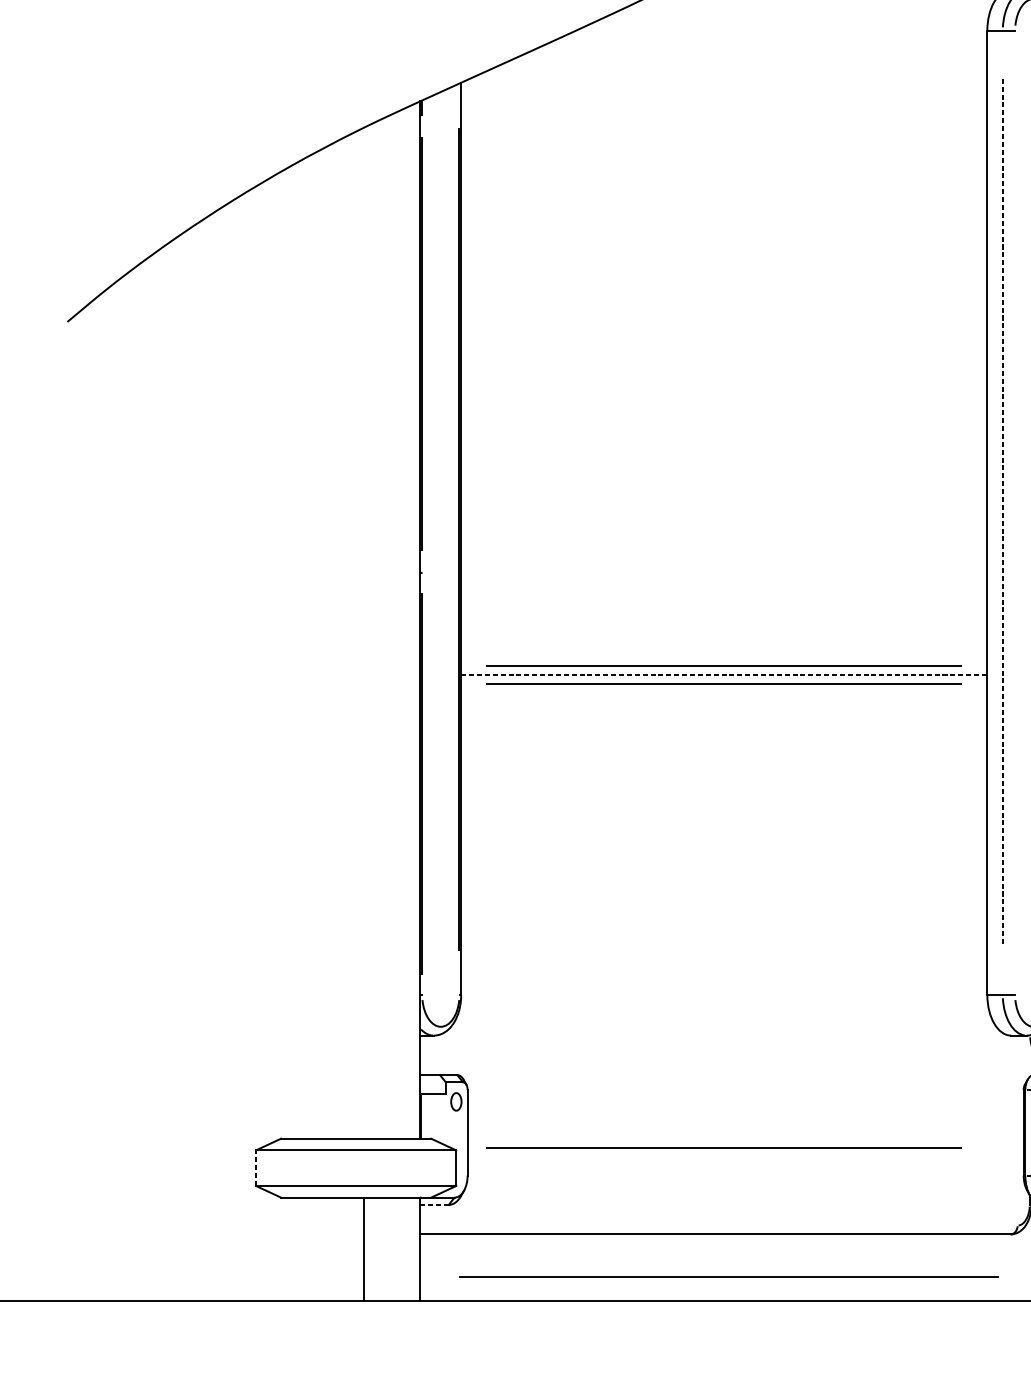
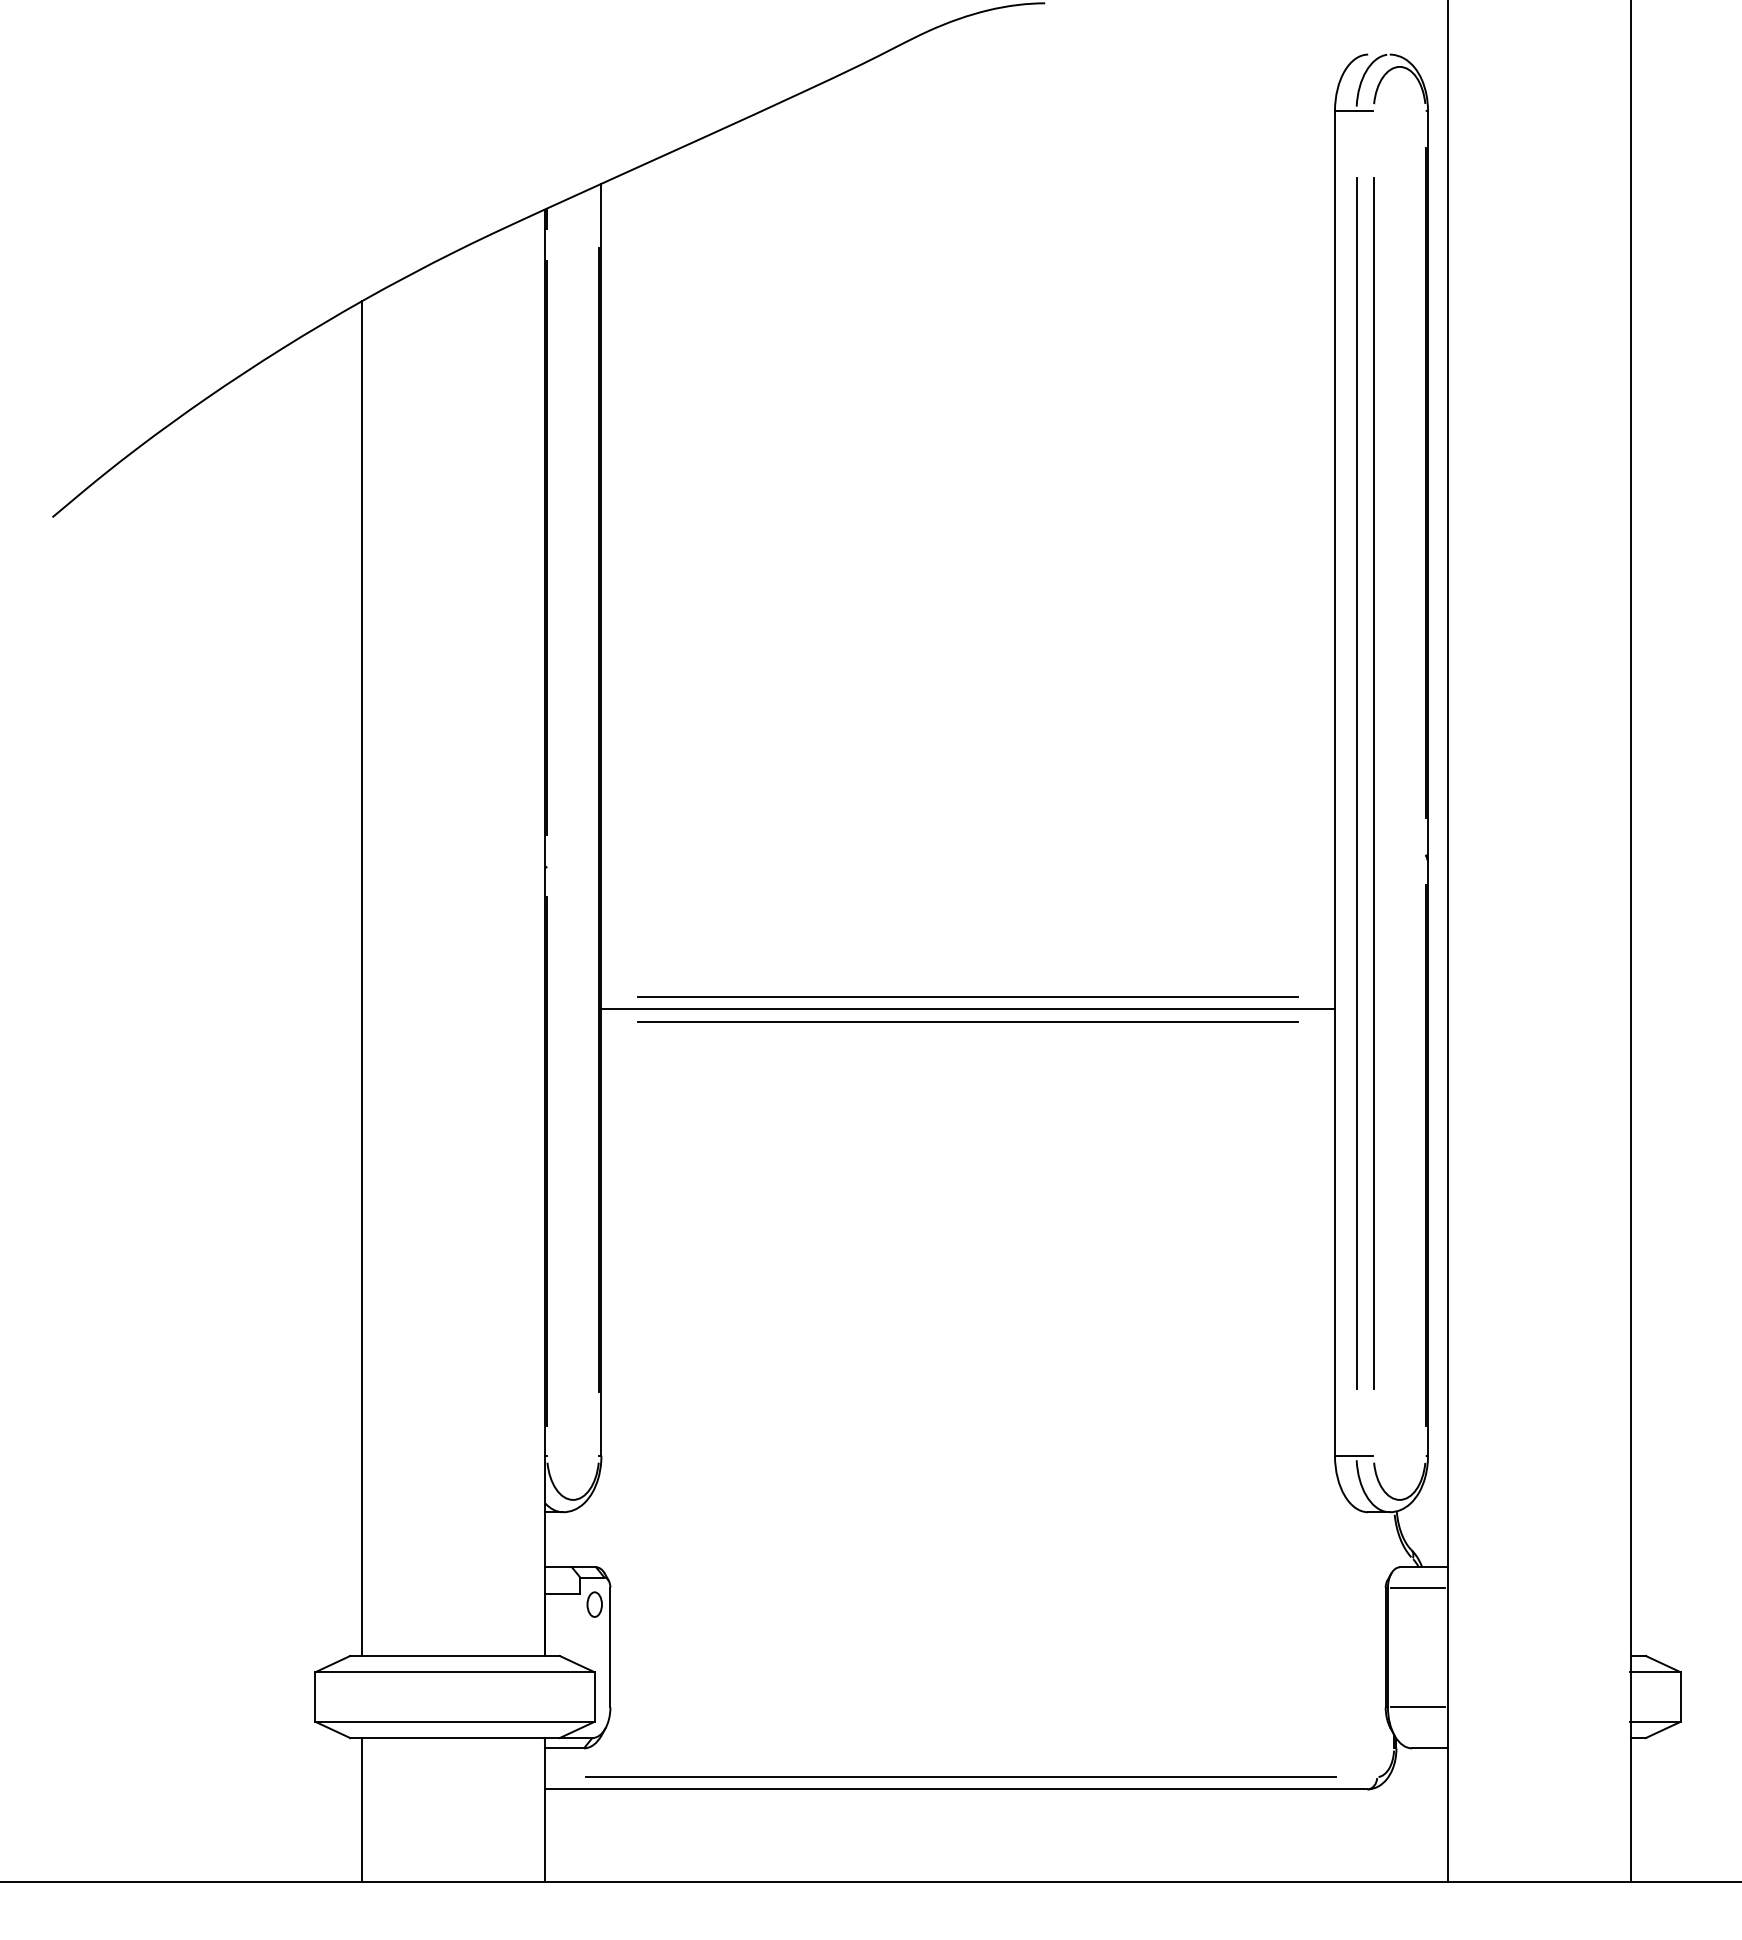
line: (1002, 512) -> (1356, 783), dashed -> solid
line: (1014, 512) -> (1373, 783), added
line: (289, 652) -> (361, 978), added
line: (724, 675) -> (968, 1009), dashed -> solid
line: (723, 1147) -> (967, 1668), removed
line: (256, 1168) -> (315, 1697), dashed -> solid
line: (434, 1205) -> (564, 1748), dashed -> solid
line: (363, 1248) -> (361, 1809), moved
line: (728, 1276) -> (960, 1776), moved

